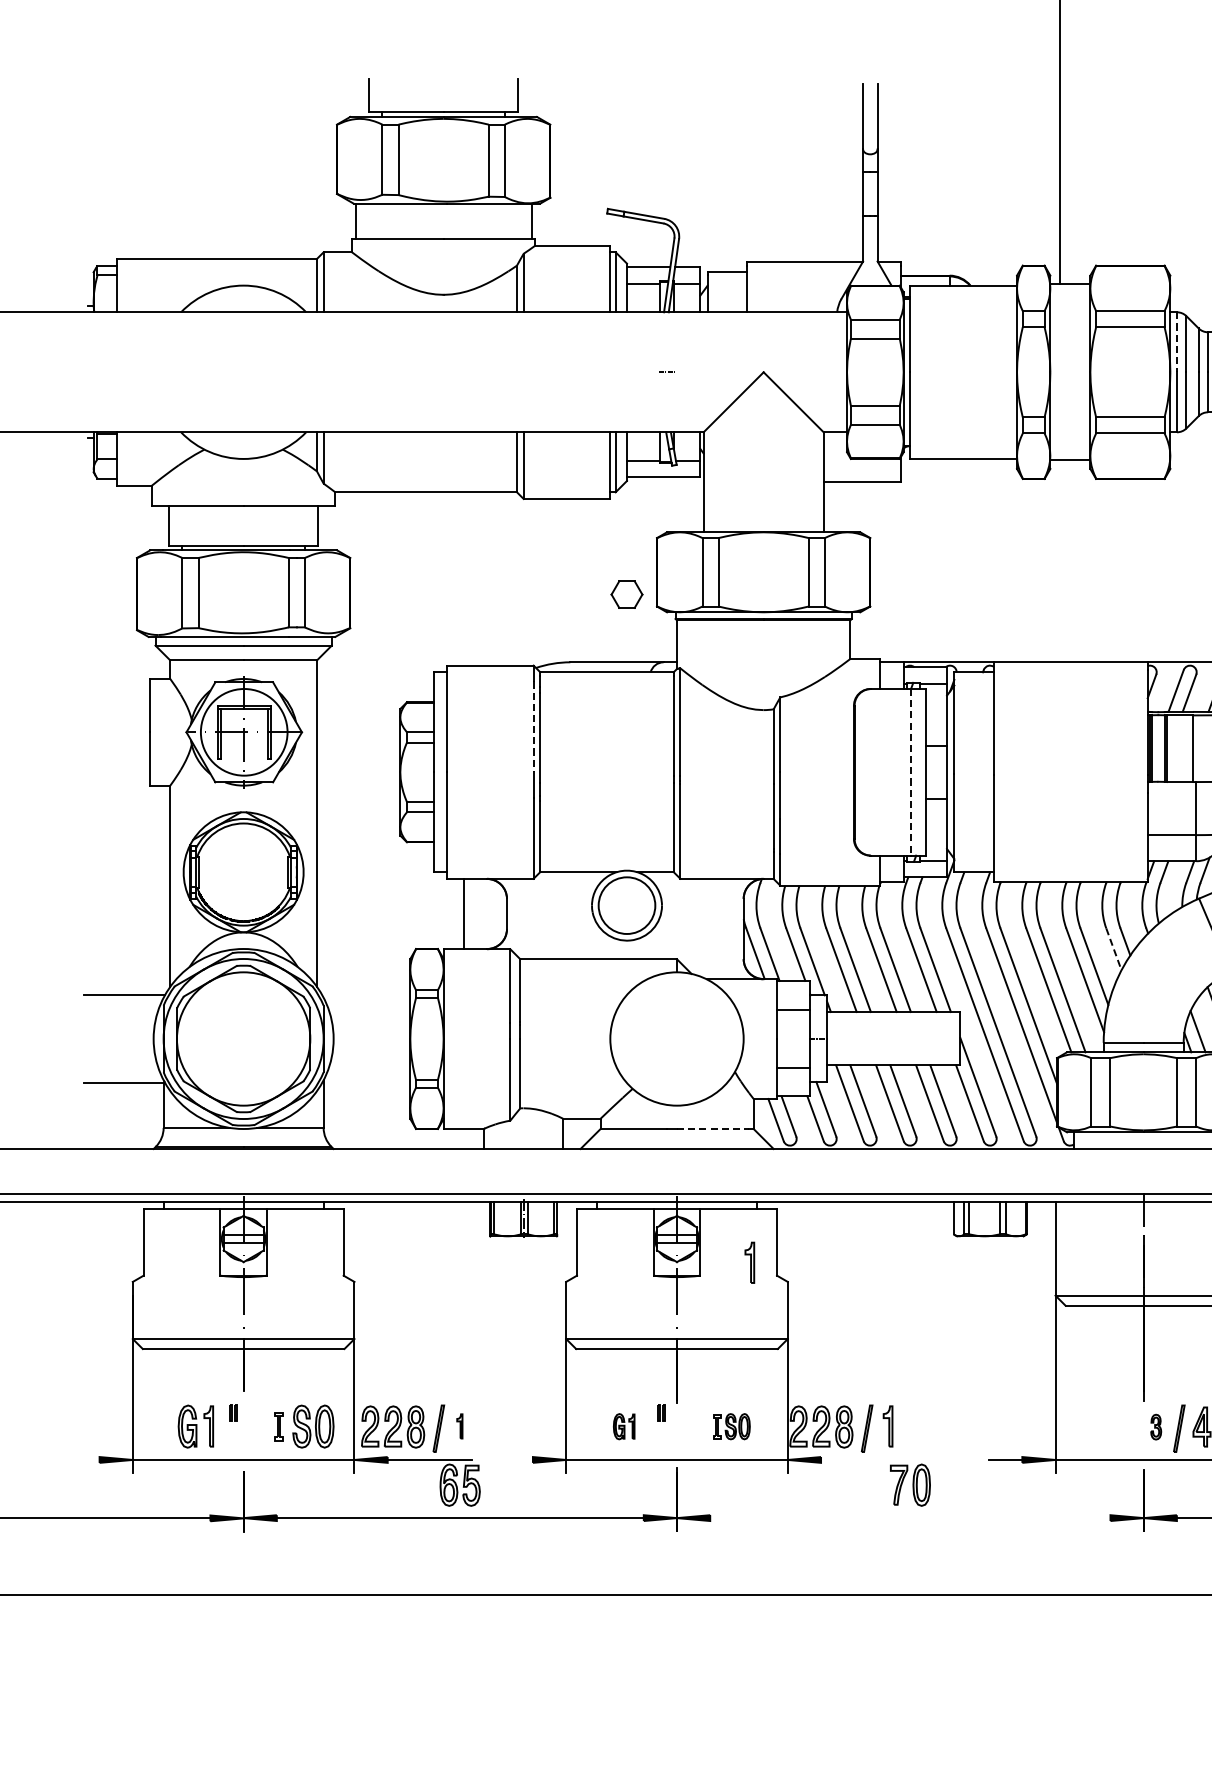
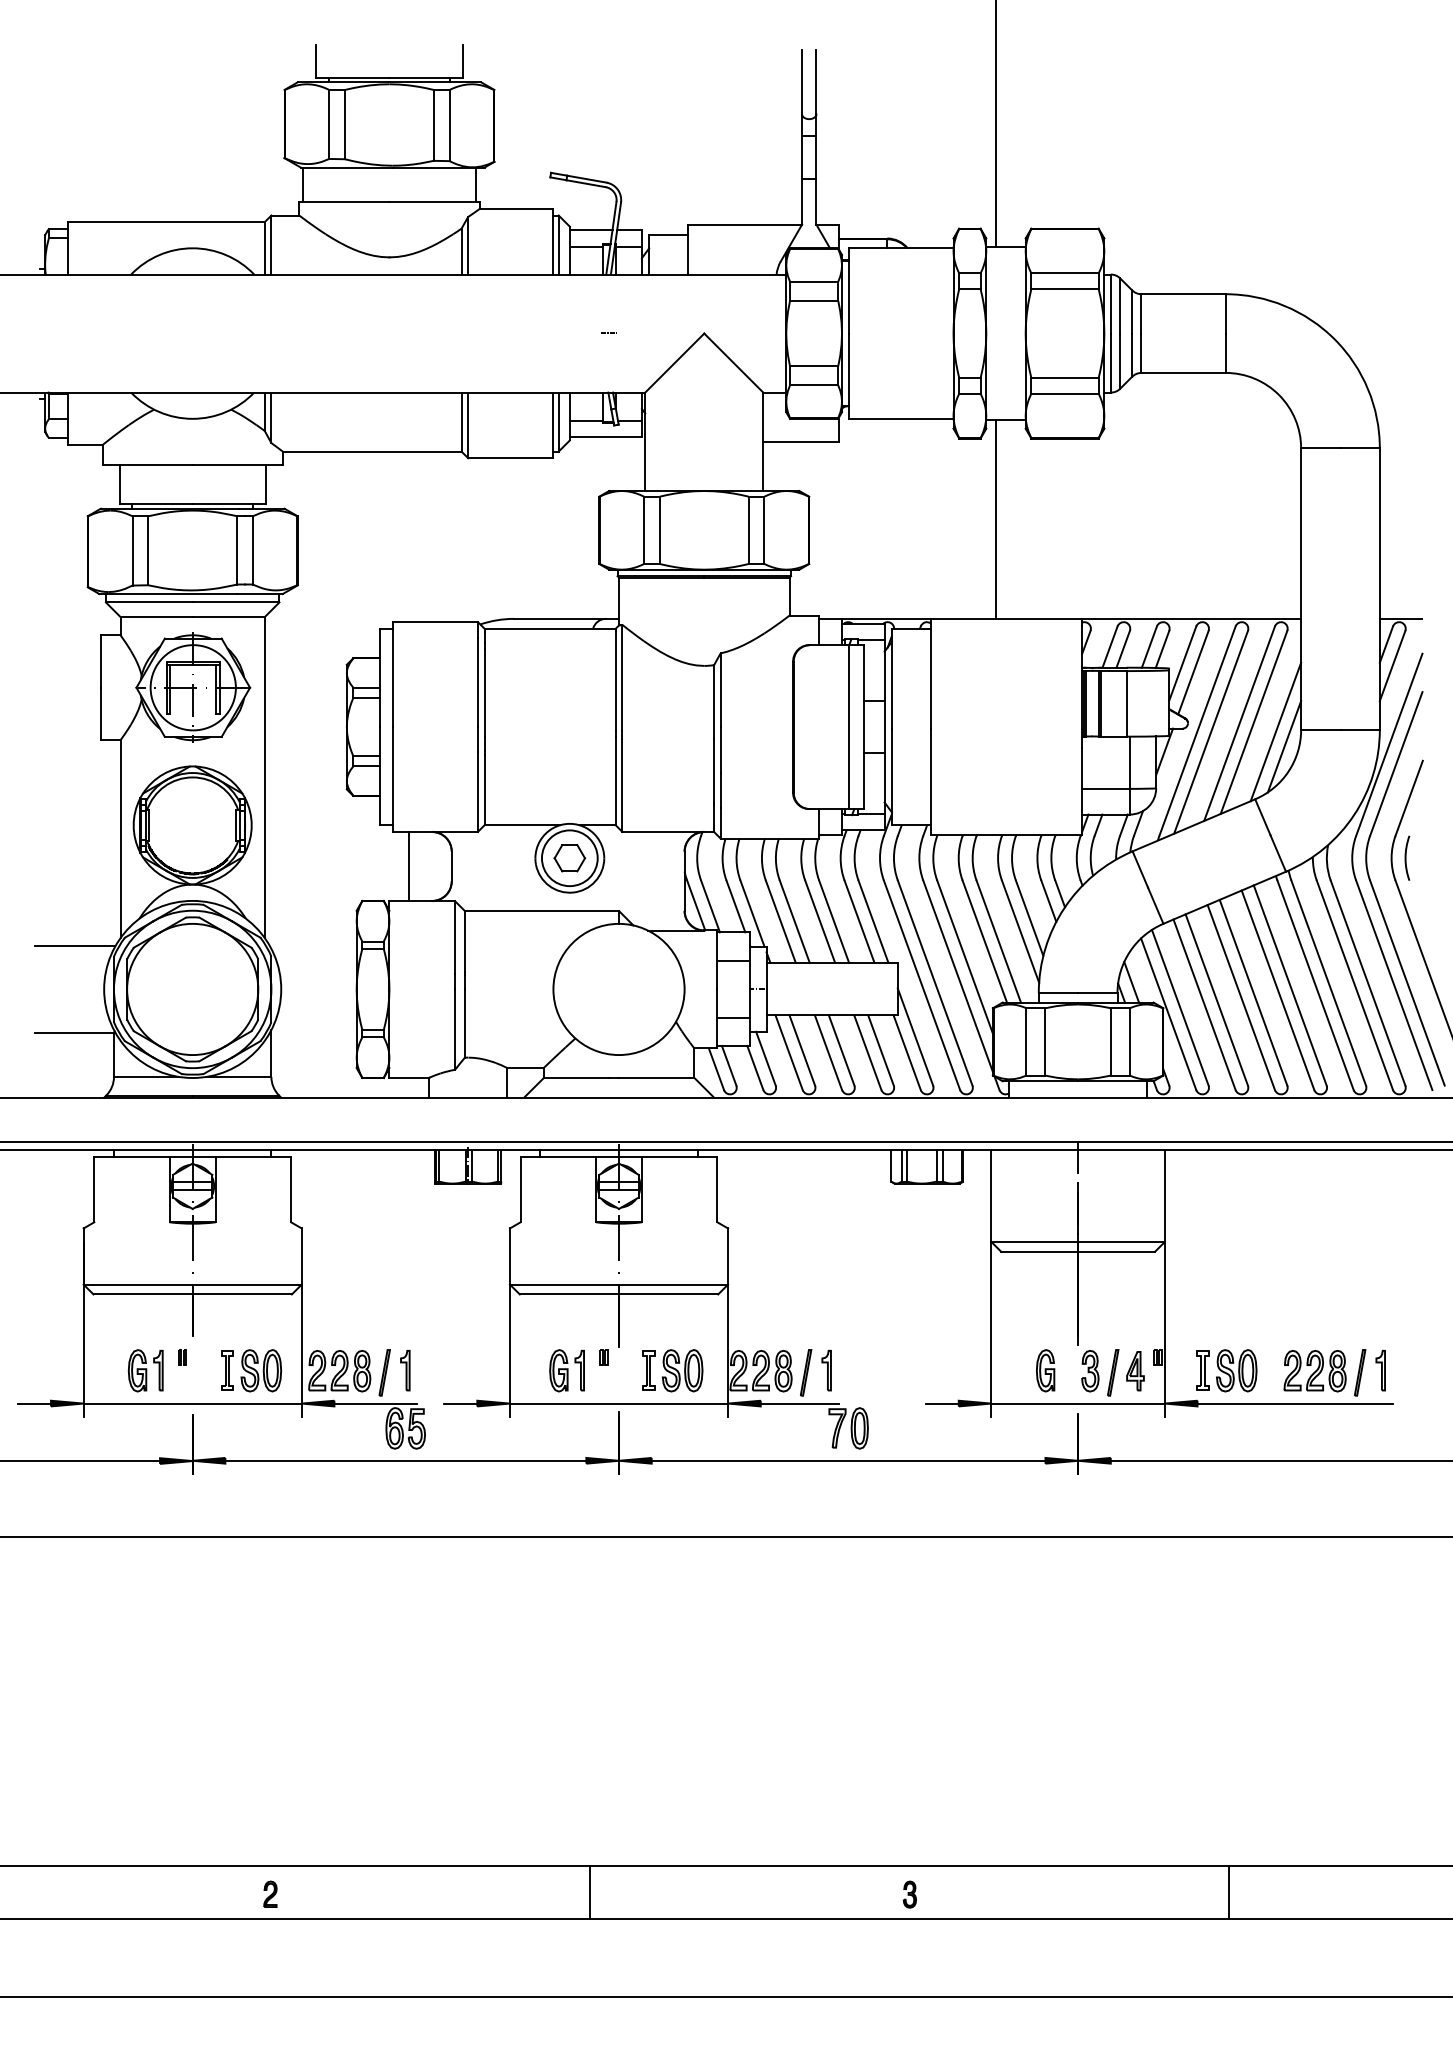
line: (1176, 342) -> (1110, 304), dashed -> solid
line: (1060, 561) -> (996, 519), added
part: (626, 594) -> (569, 858), moved
line: (534, 726) -> (478, 682), dashed -> solid
line: (911, 772) -> (849, 727), dashed -> solid
line: (1113, 949) -> (1048, 901), dashed -> solid
line: (713, 1129) -> (654, 1078), dashed -> solid
part: (749, 1262) -> (690, 1209), removed
part: (279, 1426) -> (227, 1370), size x1.43
part: (459, 1426) -> (405, 1370), size x1.67
part: (623, 1426) -> (566, 1370), size x1.67
part: (731, 1426) -> (672, 1370), size x1.67
part: (1110, 1426) -> (1045, 1370), added
part: (1156, 1427) -> (1090, 1371), size x1.67
line: (82, 1459) -> (34, 1403), added
line: (515, 1459) -> (460, 1403), added
line: (860, 1459) -> (799, 1403), added
line: (910, 1517) -> (848, 1460), added

